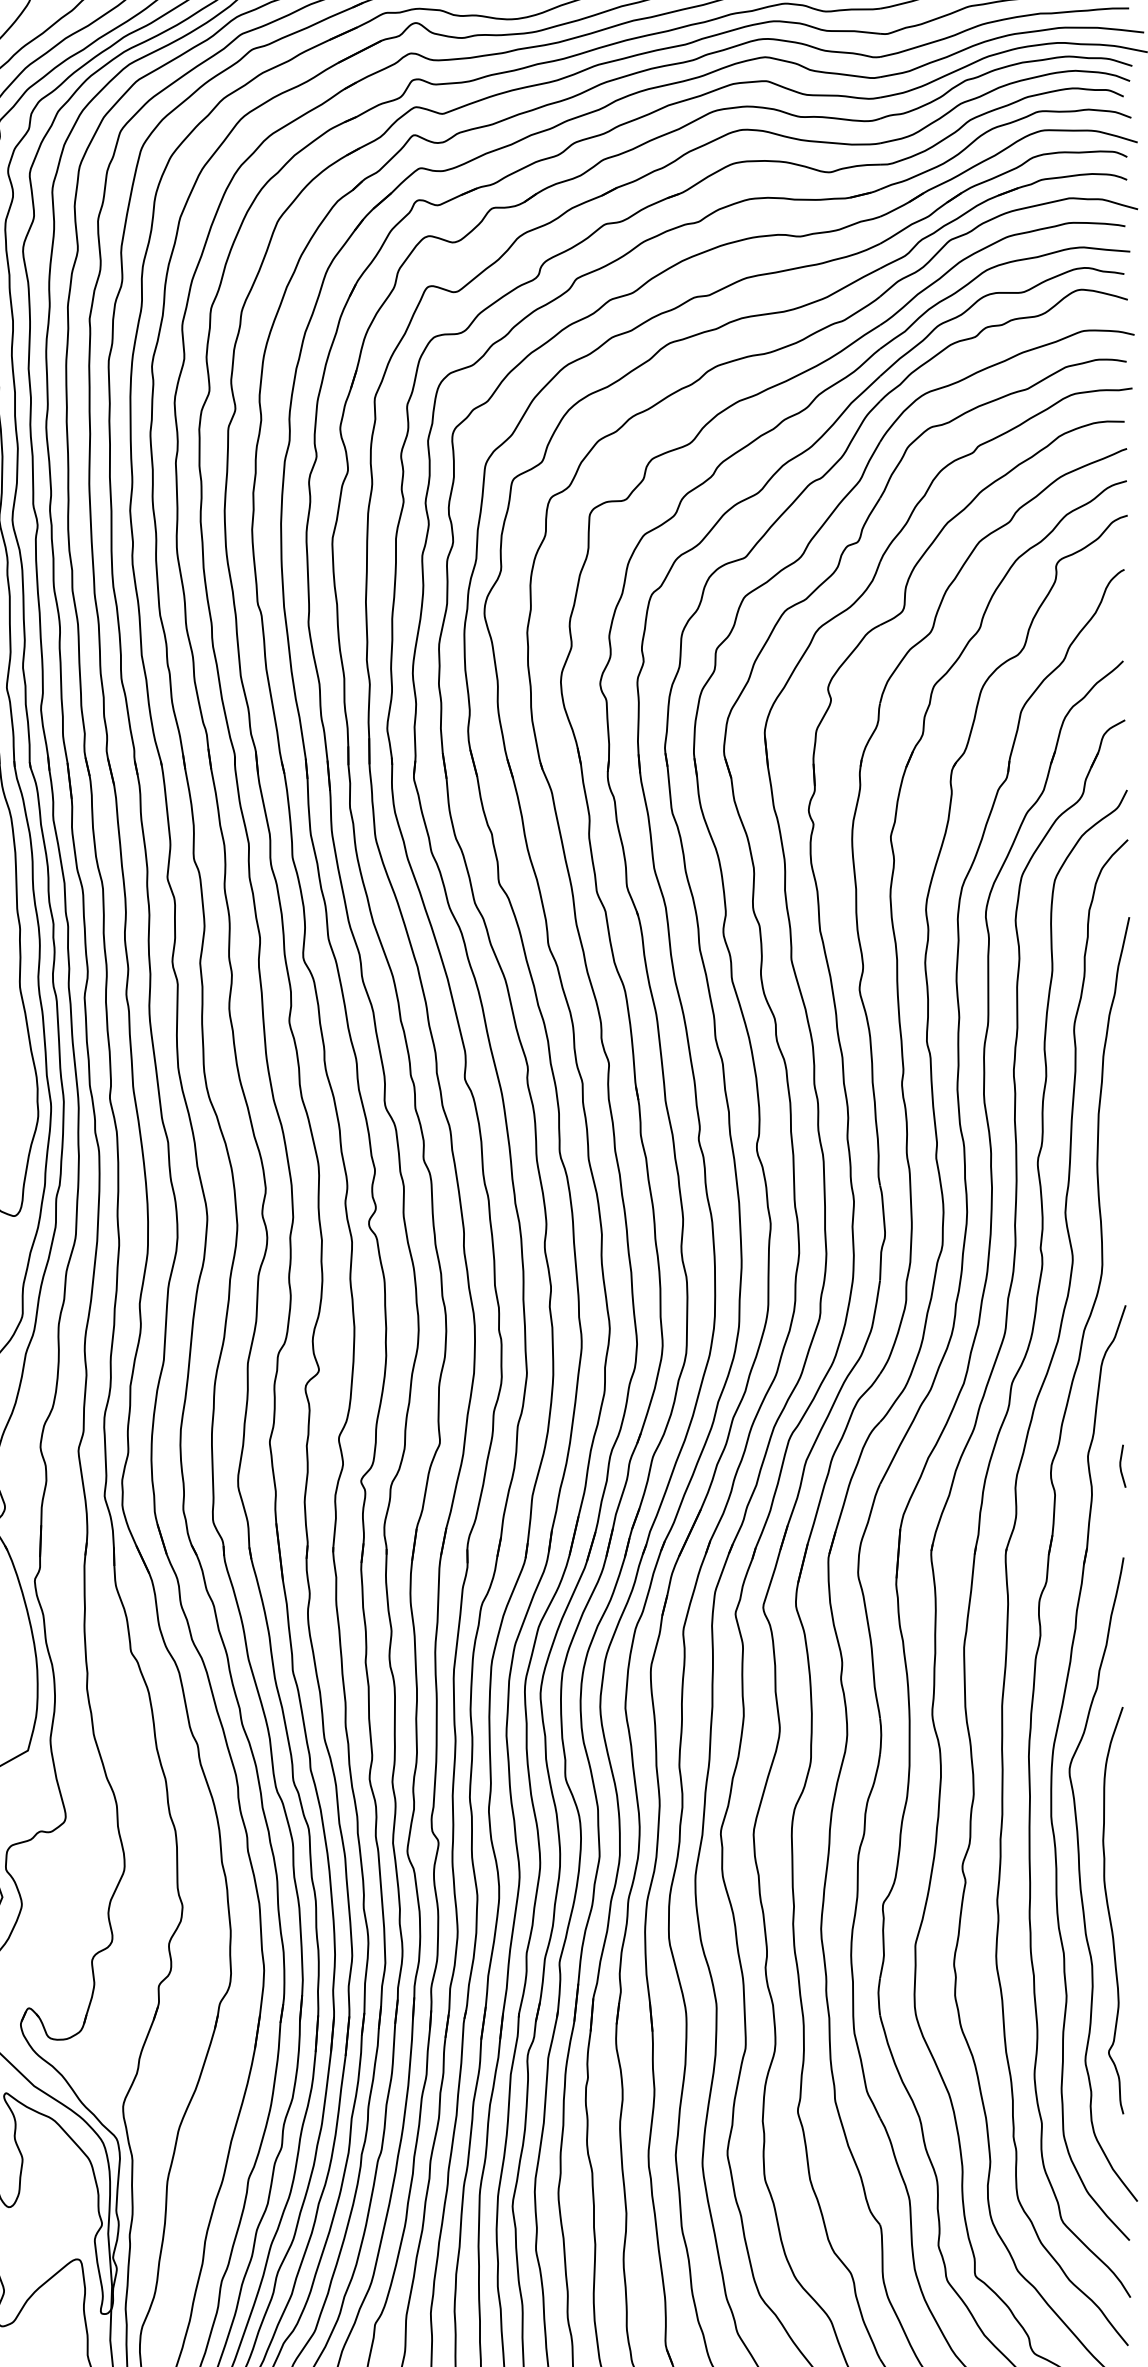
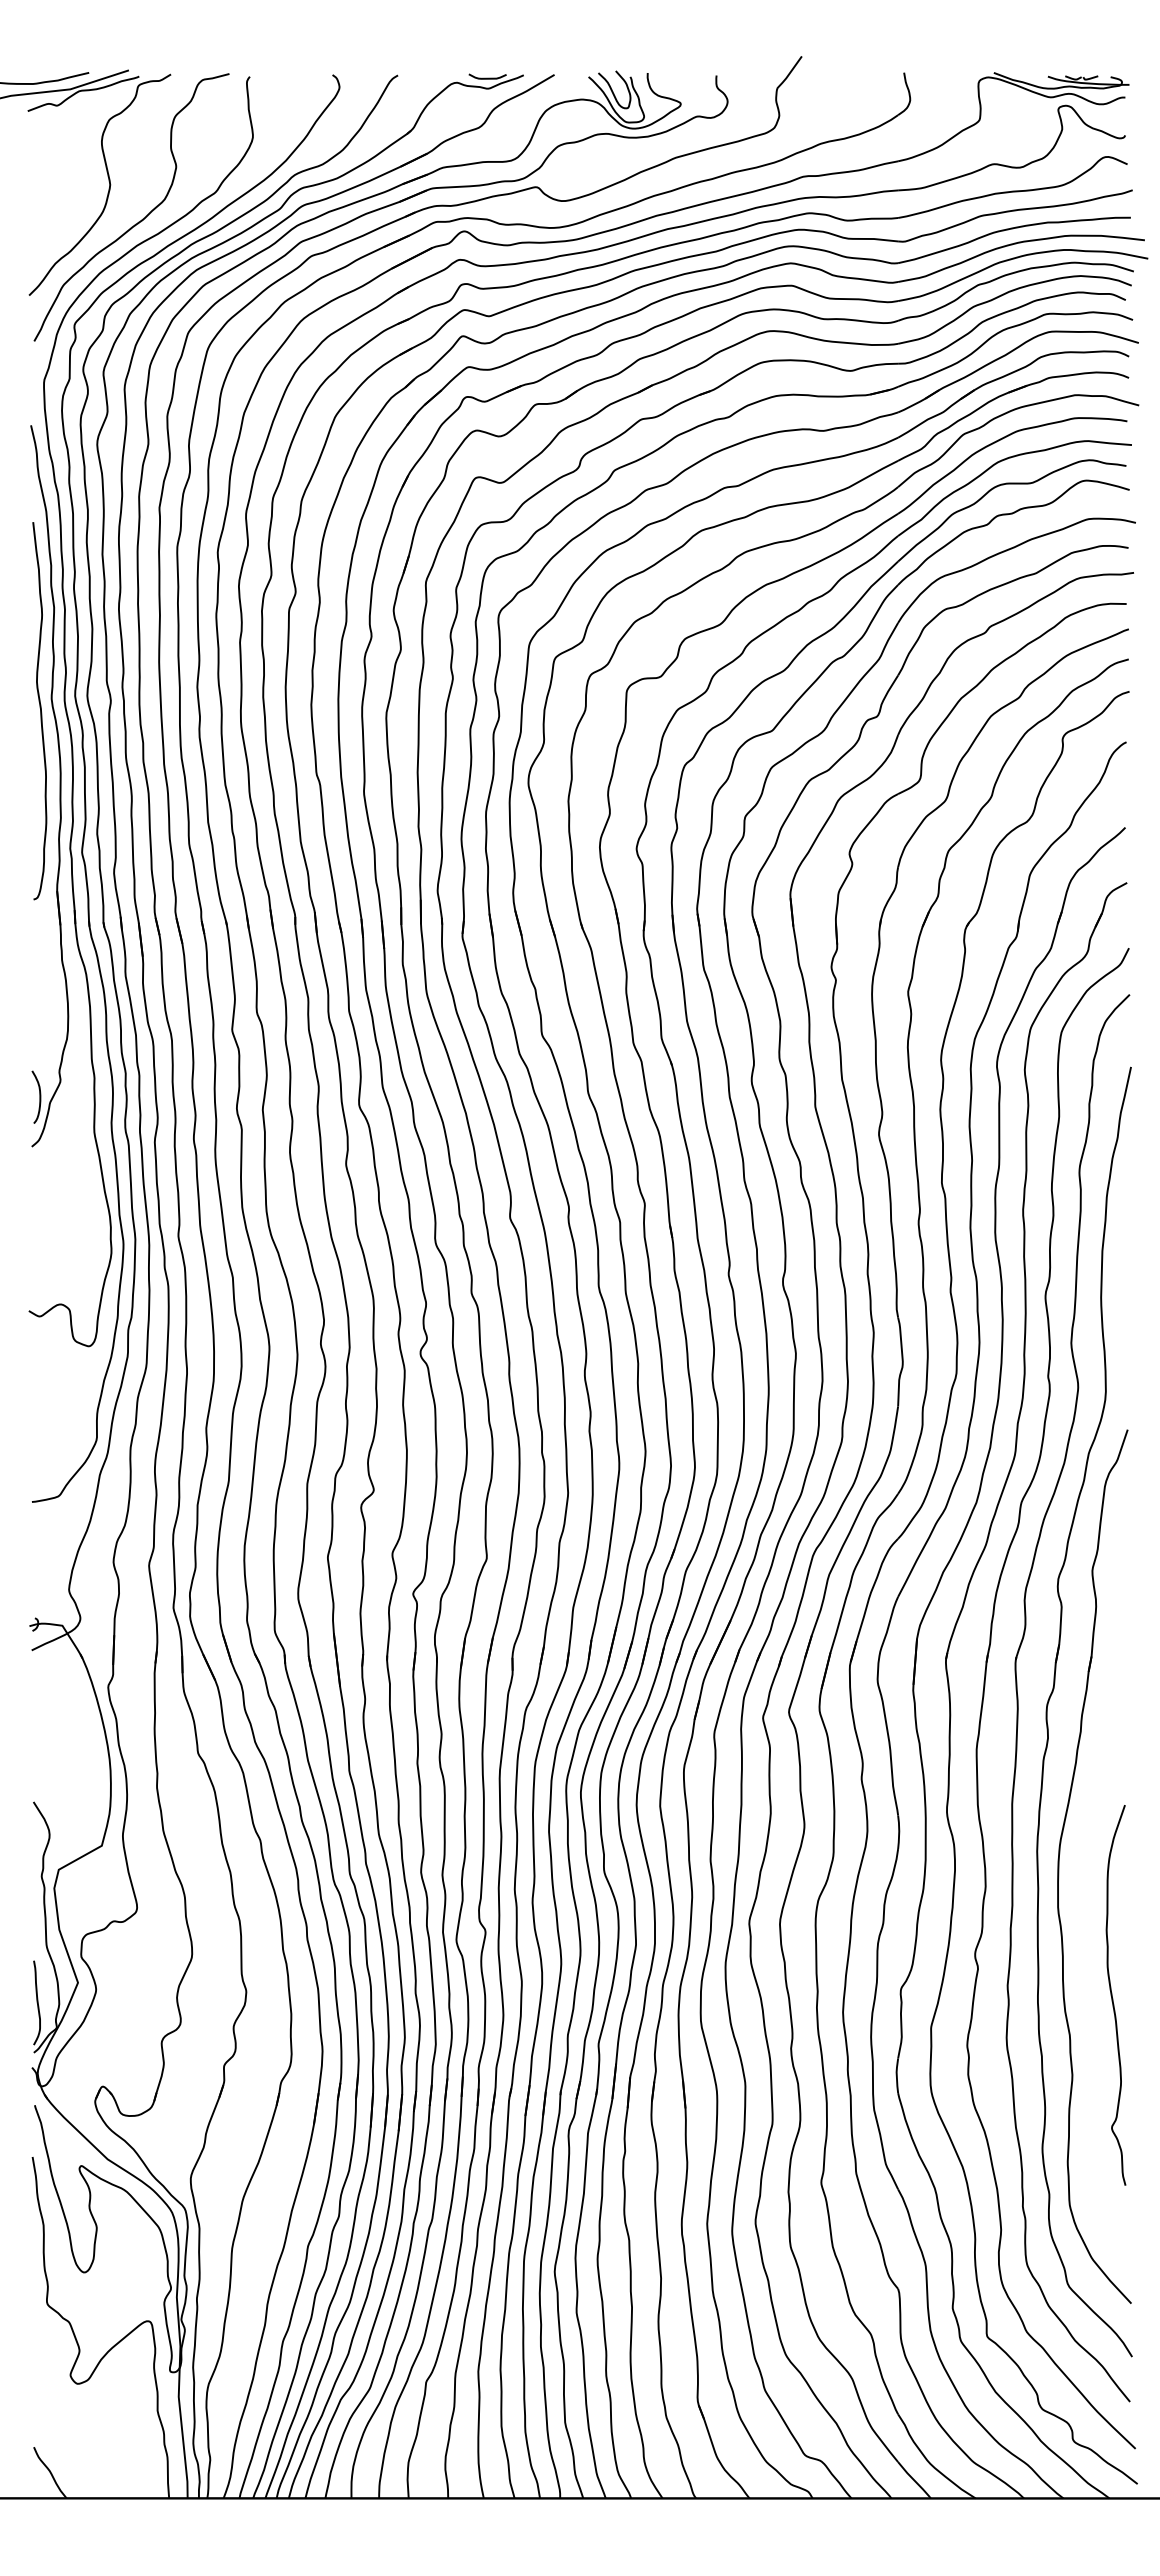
line: (1121, 1466) -> (1123, 1580), removed
curve: (1081, 1884) -> (1086, 1970), removed

